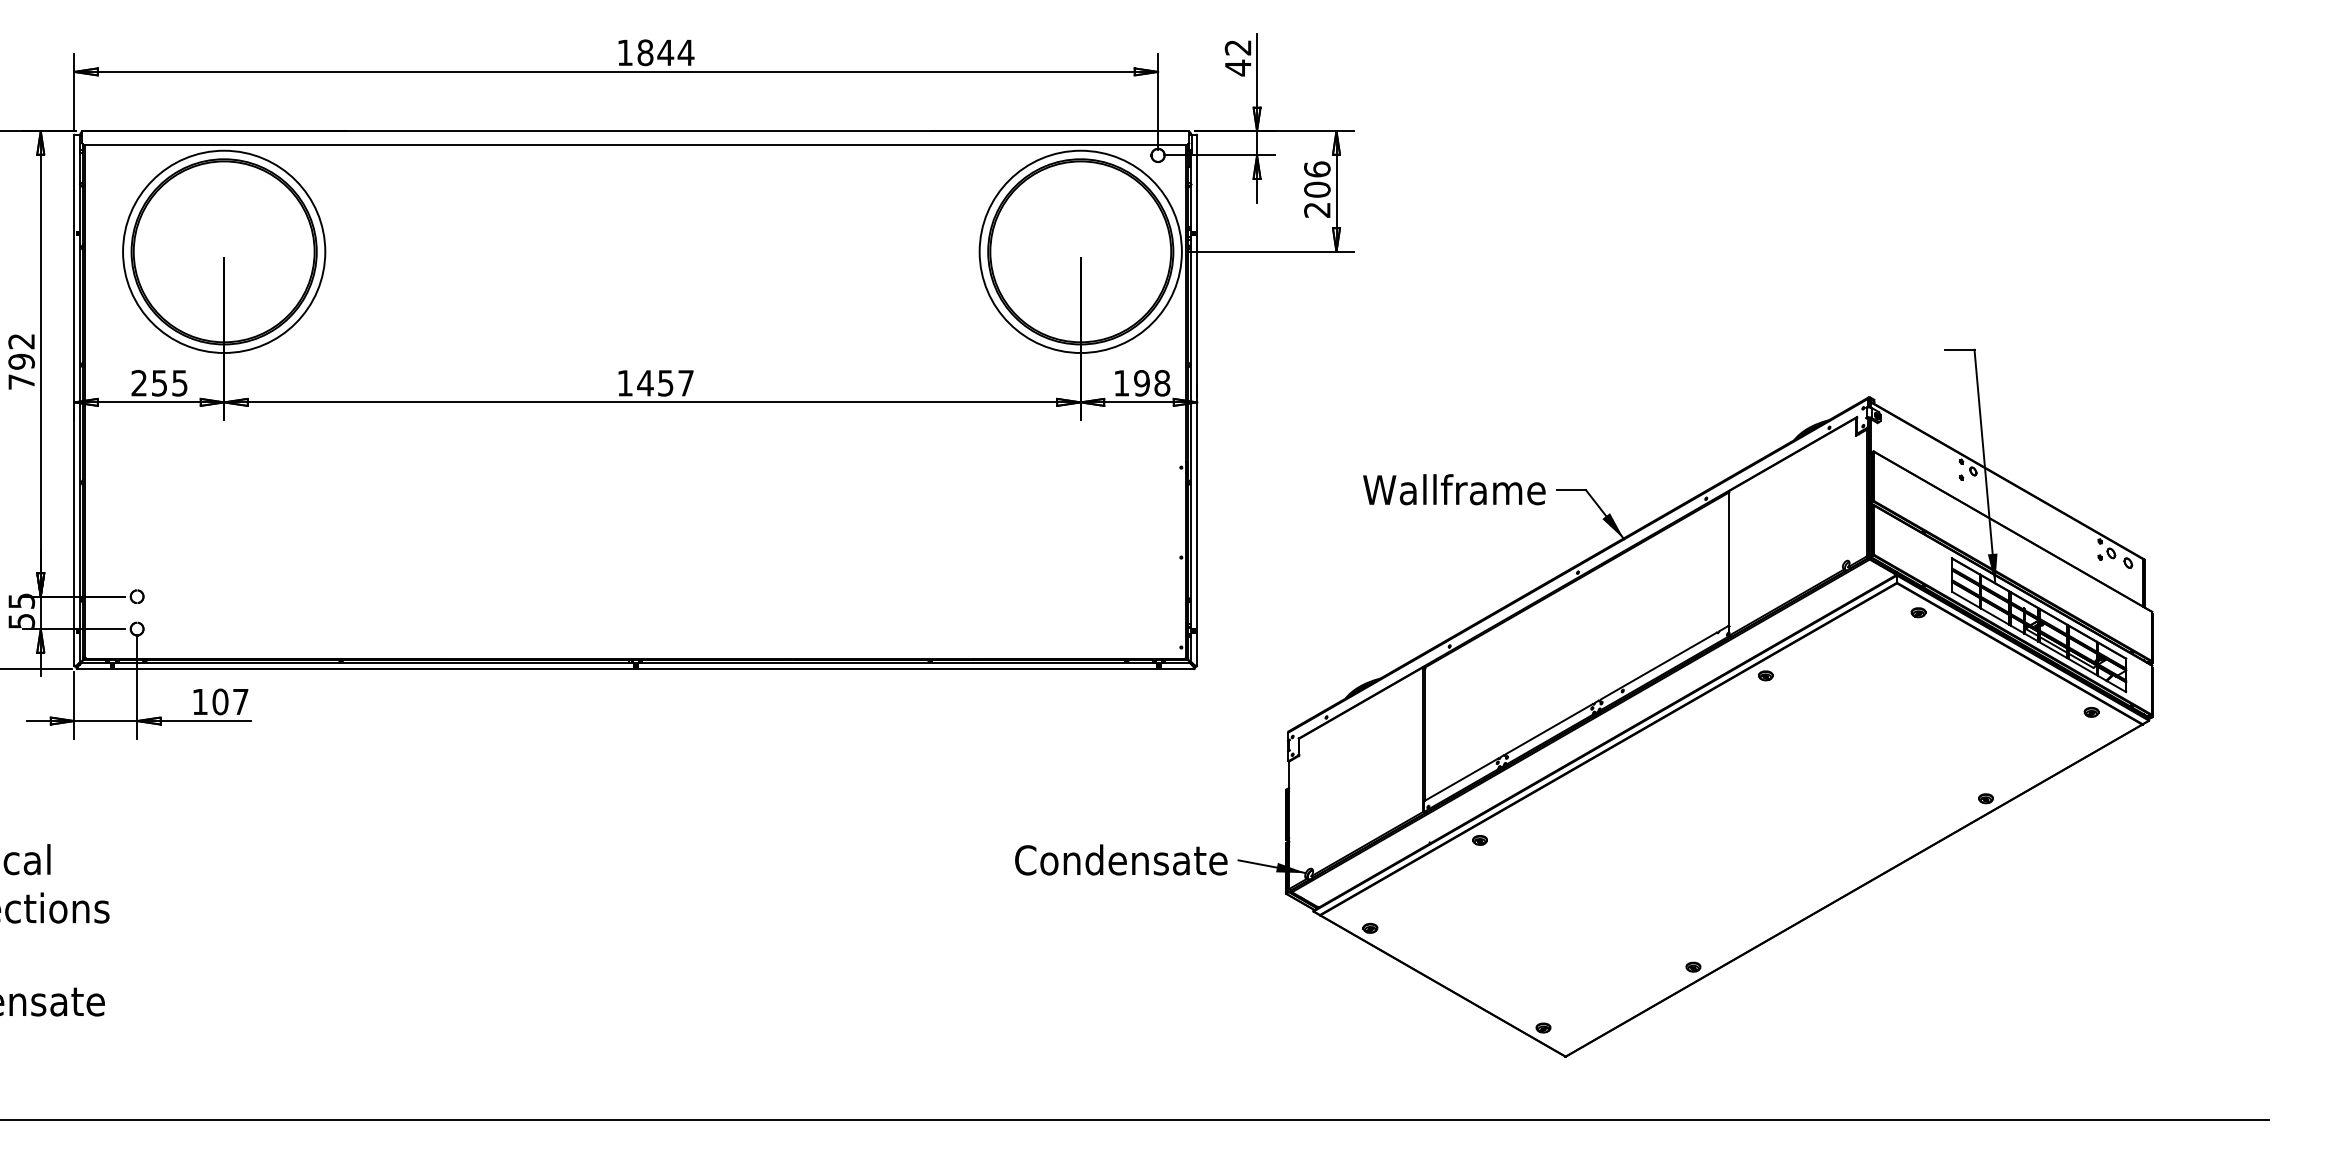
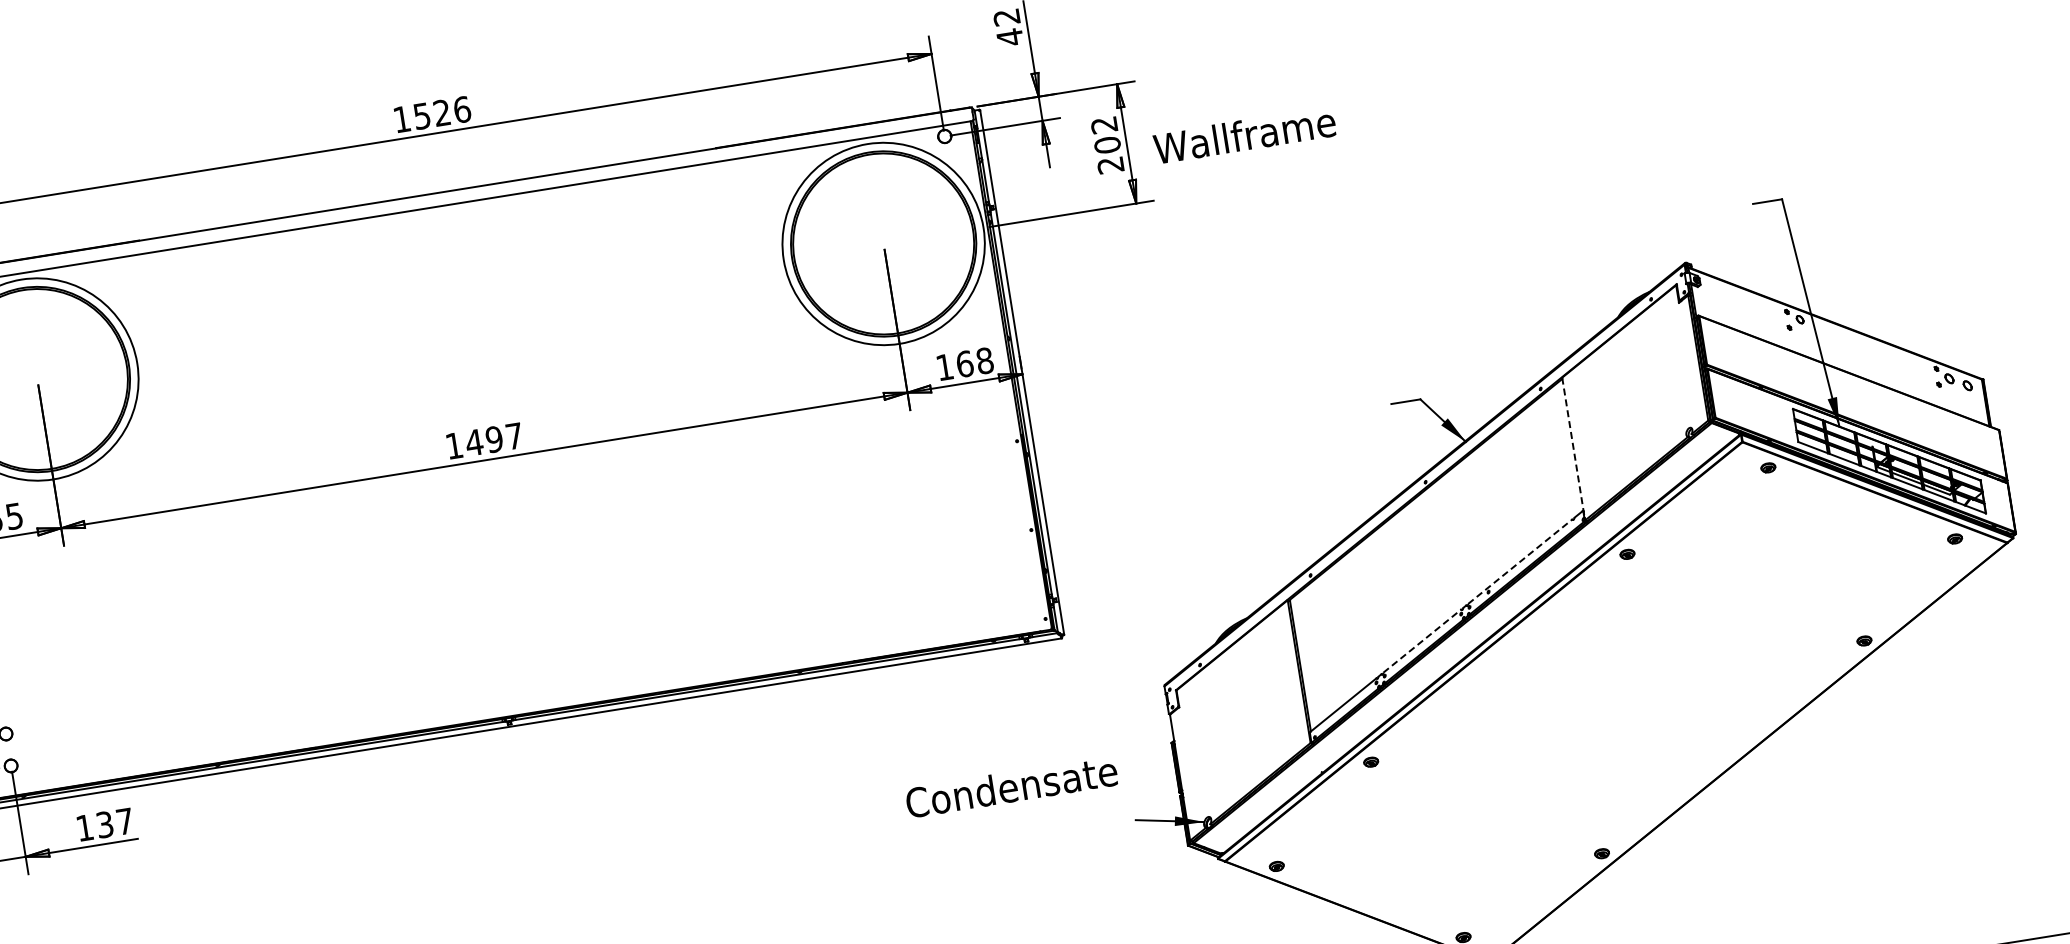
text: (665, 52) -> (441, 112), 1844 -> 1526
text: (1317, 169) -> (1104, 125), 206 -> 202
text: (665, 383) -> (494, 439), 1457 -> 1497
text: (1142, 383) -> (965, 364), 198 -> 168
text: (1454, 489) -> (1244, 135), moved
line: (1729, 563) -> (1573, 449), solid -> dashed
line: (1659, 665) -> (1520, 561), solid -> dashed
text: (220, 701) -> (104, 824), 107 -> 137
line: (1550, 728) -> (1423, 640), solid -> dashed
text: (1121, 859) -> (1011, 786), moved

